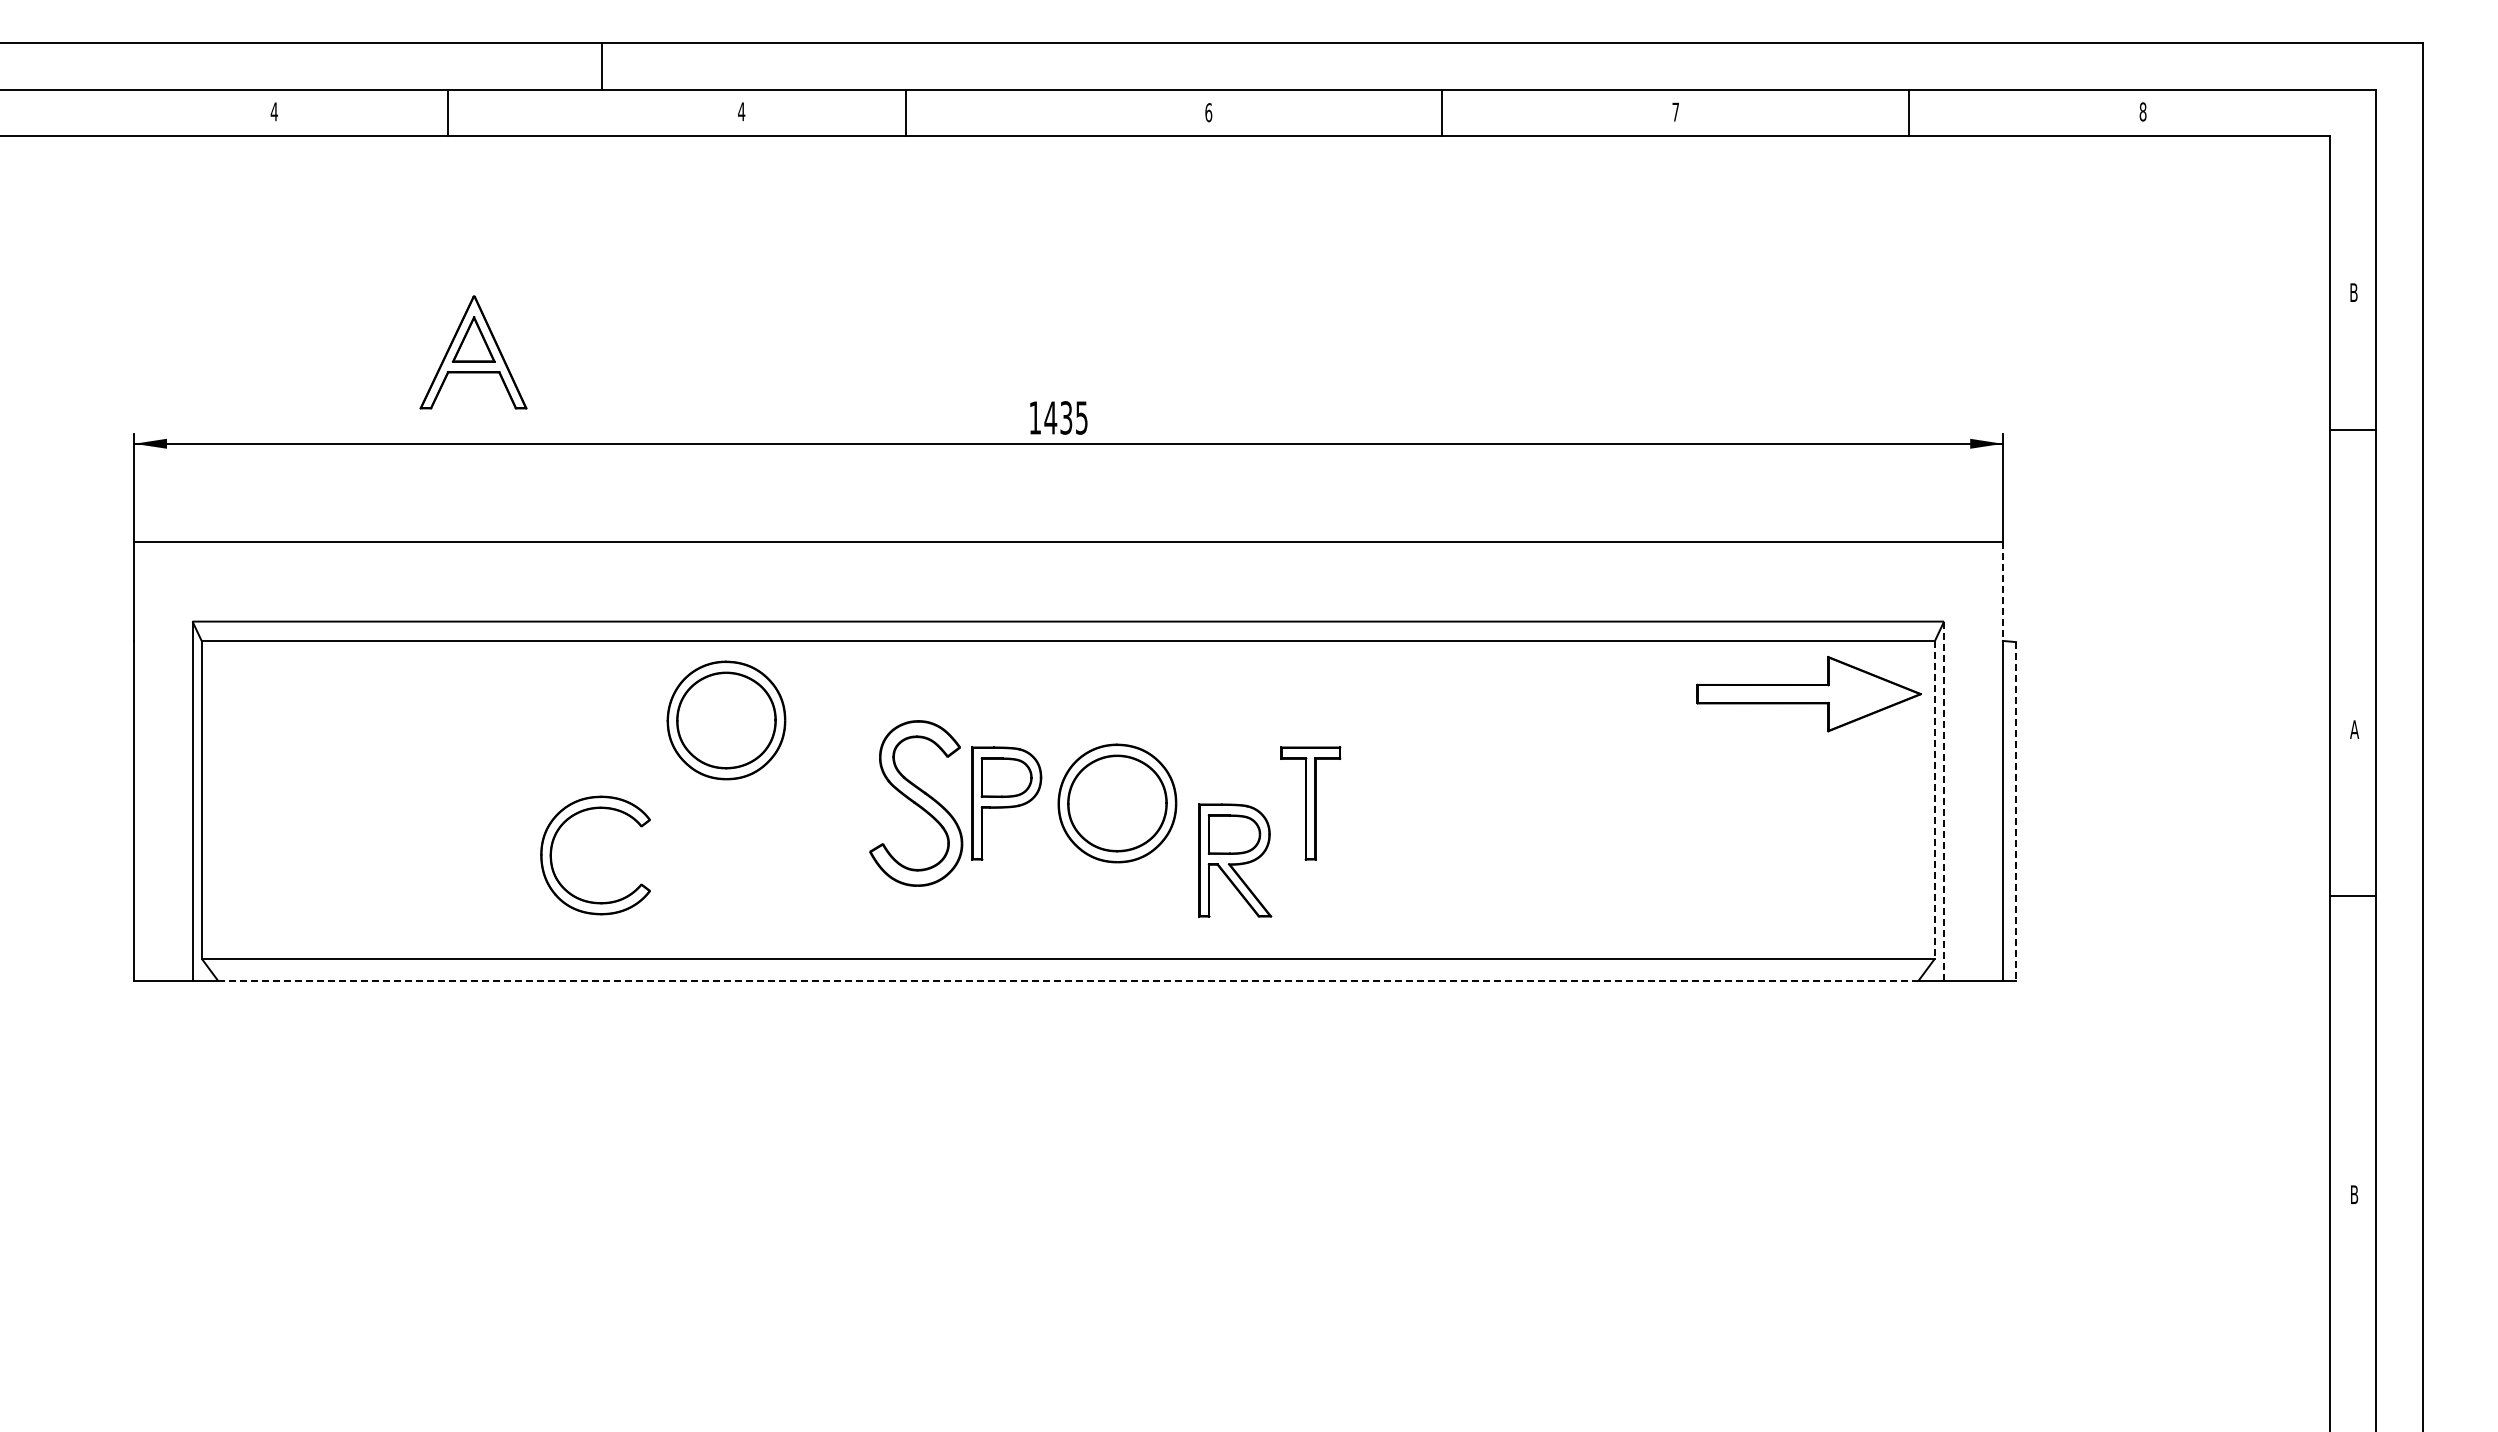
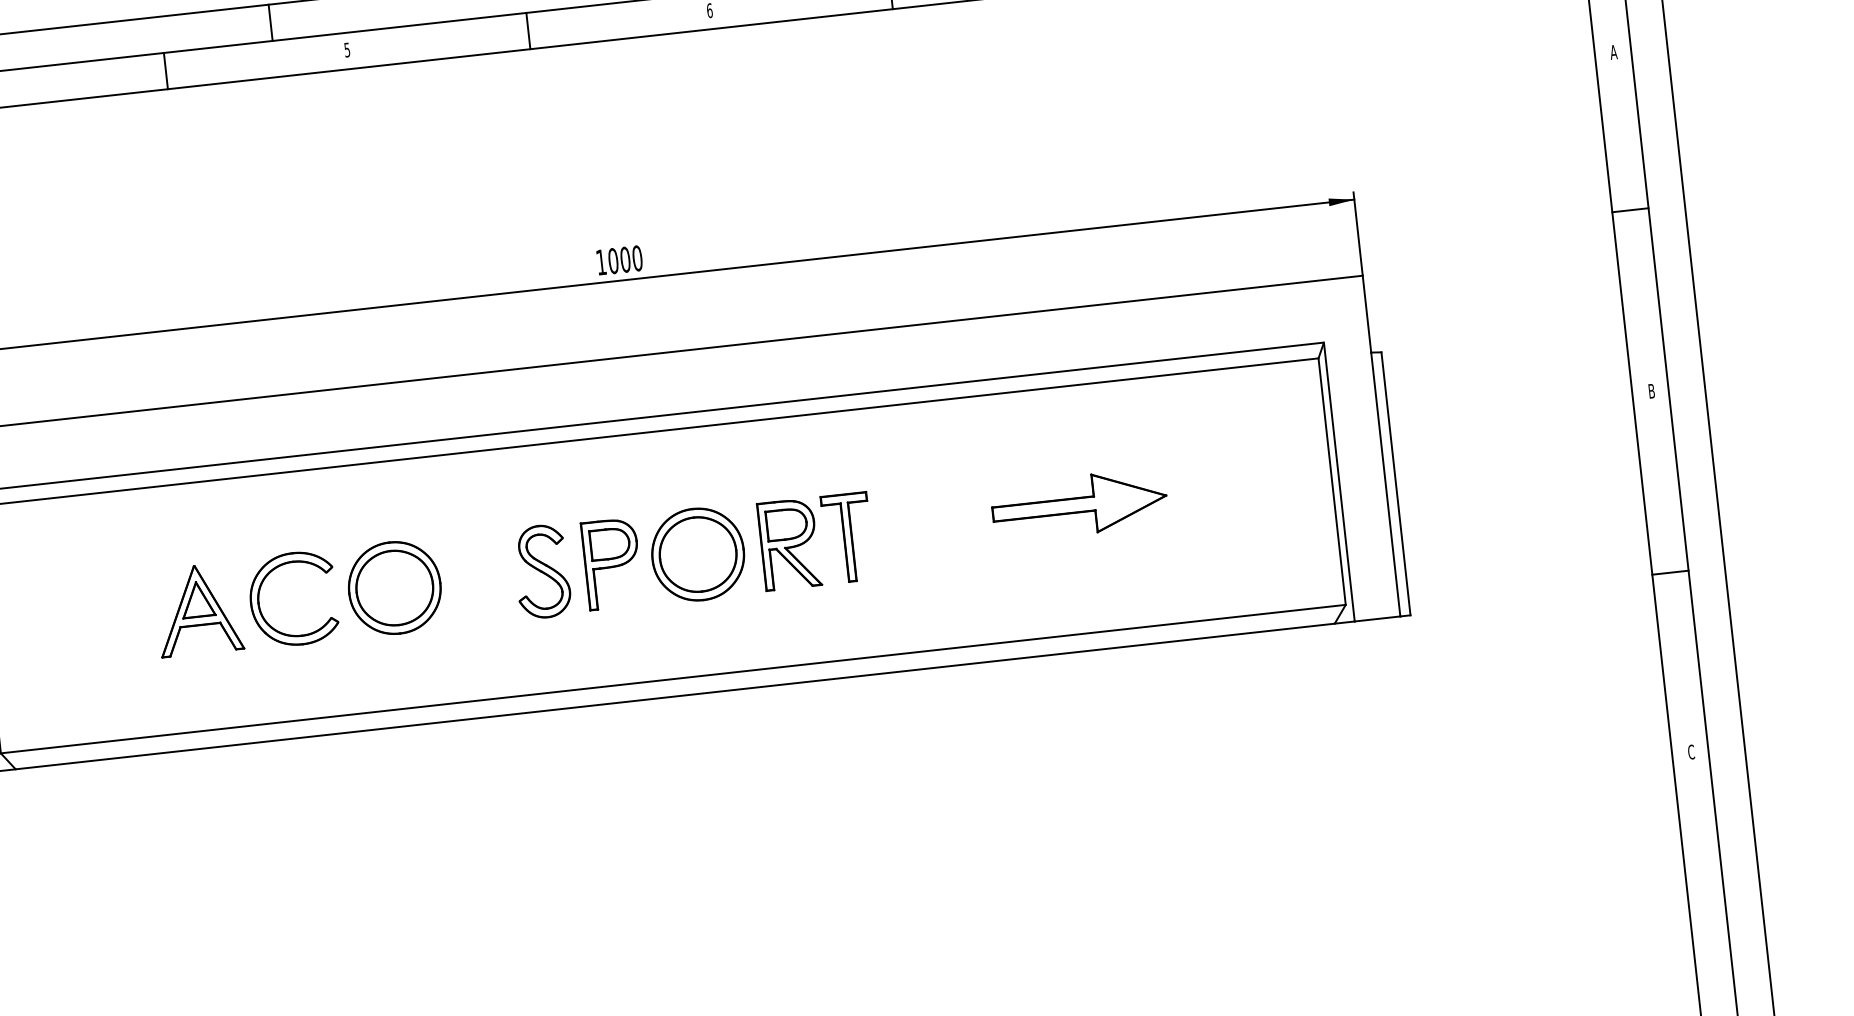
line: (601, 66) -> (270, 22), moved
text: (741, 111) -> (347, 49), 4 -> 5
line: (447, 112) -> (165, 70), moved
line: (905, 112) -> (528, 30), moved
text: (2353, 292) -> (1613, 52), B -> A
part: (473, 352) -> (198, 609), moved
text: (1065, 417) -> (624, 259), 1435 -> 1000
line: (2352, 430) -> (1630, 210), moved
line: (2002, 591) -> (1366, 314), dashed -> solid
part: (1808, 693) -> (1079, 504), moved
part: (726, 720) -> (394, 588), moved
text: (2354, 729) -> (1651, 391), A -> B
line: (1934, 799) -> (1331, 481), dashed -> solid
line: (1944, 801) -> (1339, 482), dashed -> solid
part: (916, 803) -> (542, 571), size x0.71
line: (2015, 812) -> (1395, 484), dashed -> solid
part: (552, 851) -> (259, 599), moved
part: (1235, 860) -> (789, 544), moved
line: (2352, 896) -> (1670, 572), moved
line: (1068, 981) -> (675, 696), dashed -> solid
text: (2354, 1194) -> (1691, 751), B -> C

